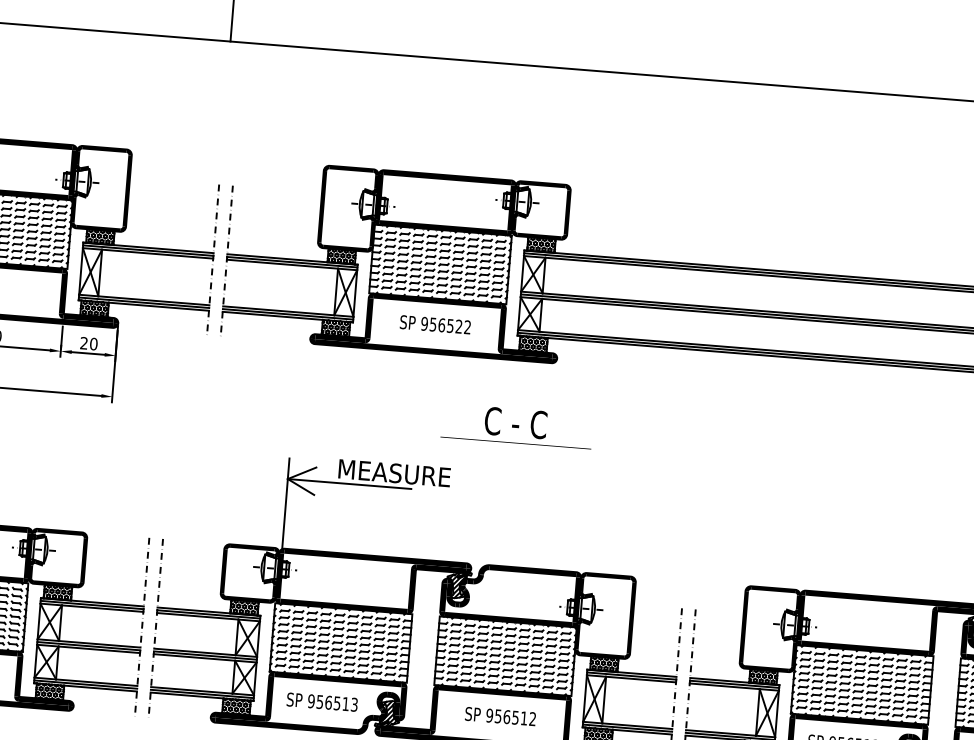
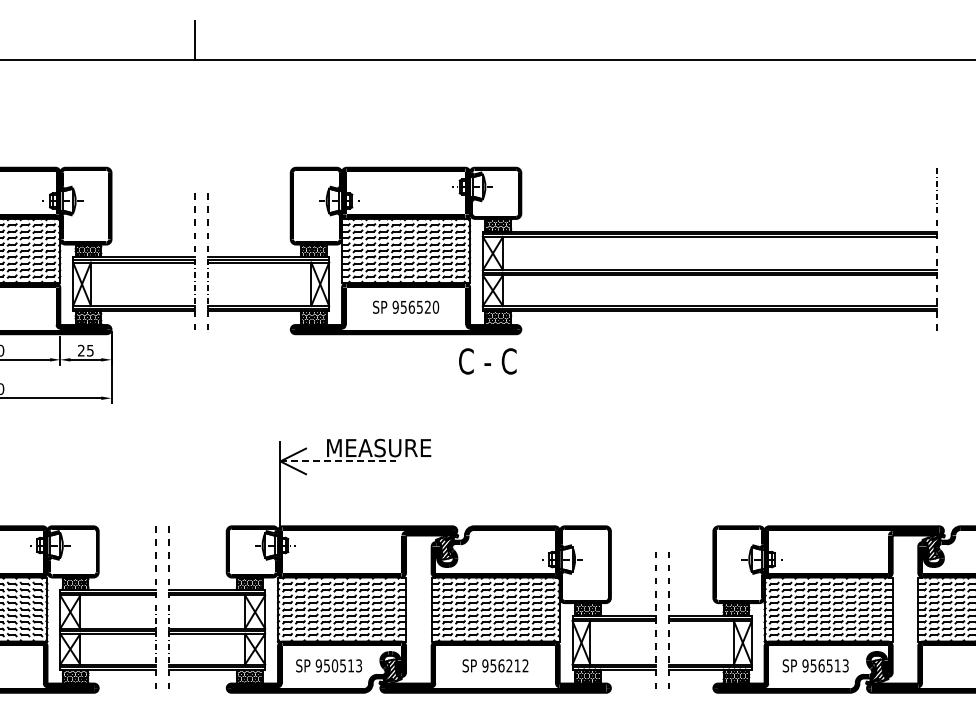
text: (467, 326) -> (435, 306), 956522 -> 956520
text: (92, 343) -> (89, 350), 20 -> 25
text: (515, 423) -> (487, 361), moved
line: (350, 484) -> (338, 461), solid -> dashed
text: (329, 702) -> (335, 665), 956513 -> 950513
text: (515, 717) -> (509, 665), 956512 -> 956212

